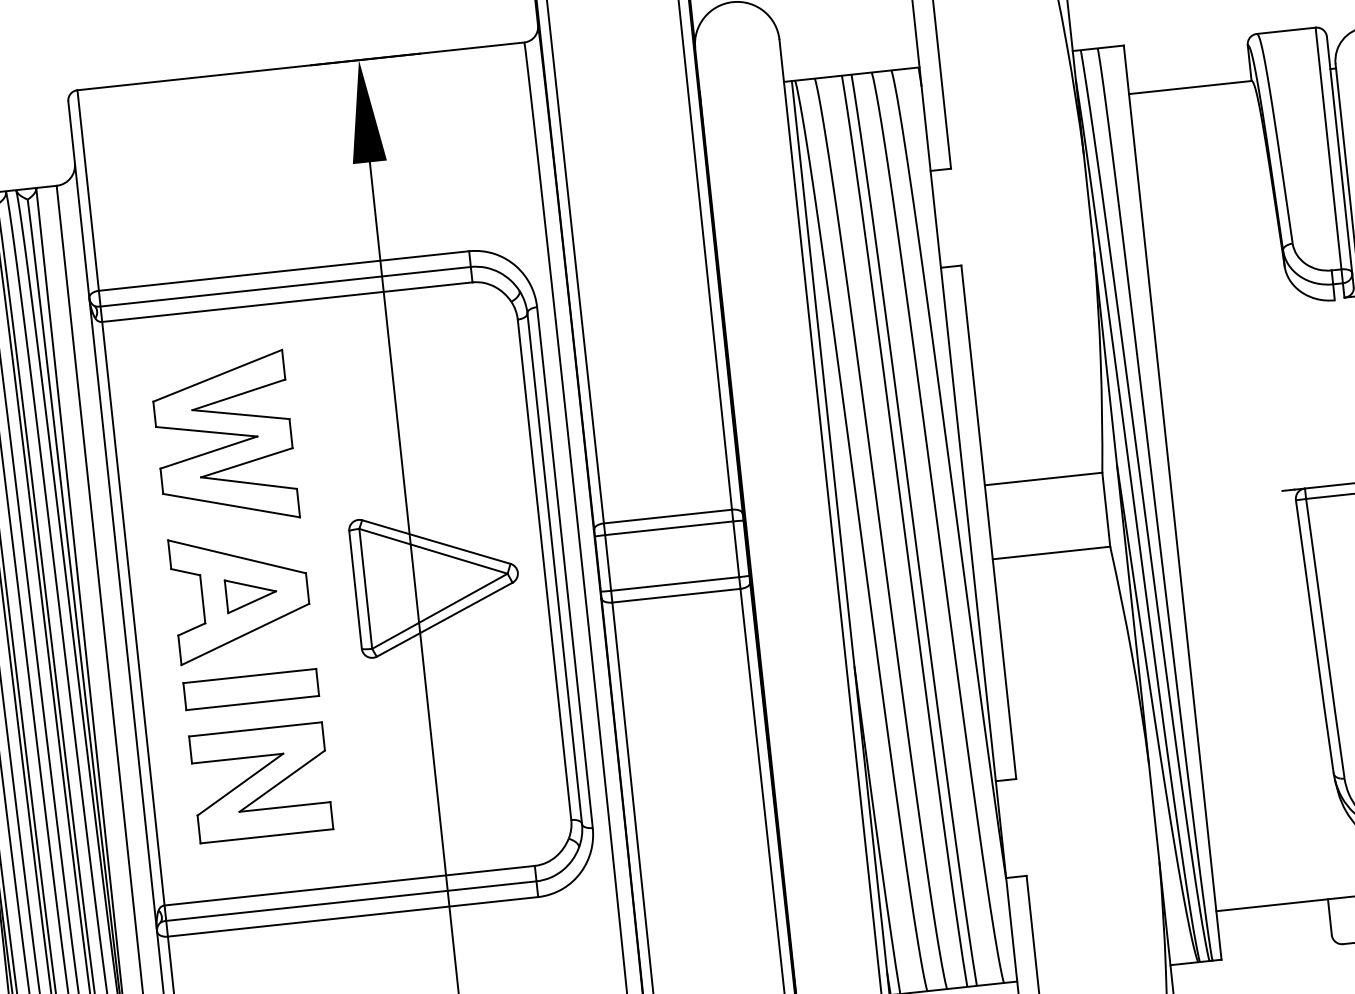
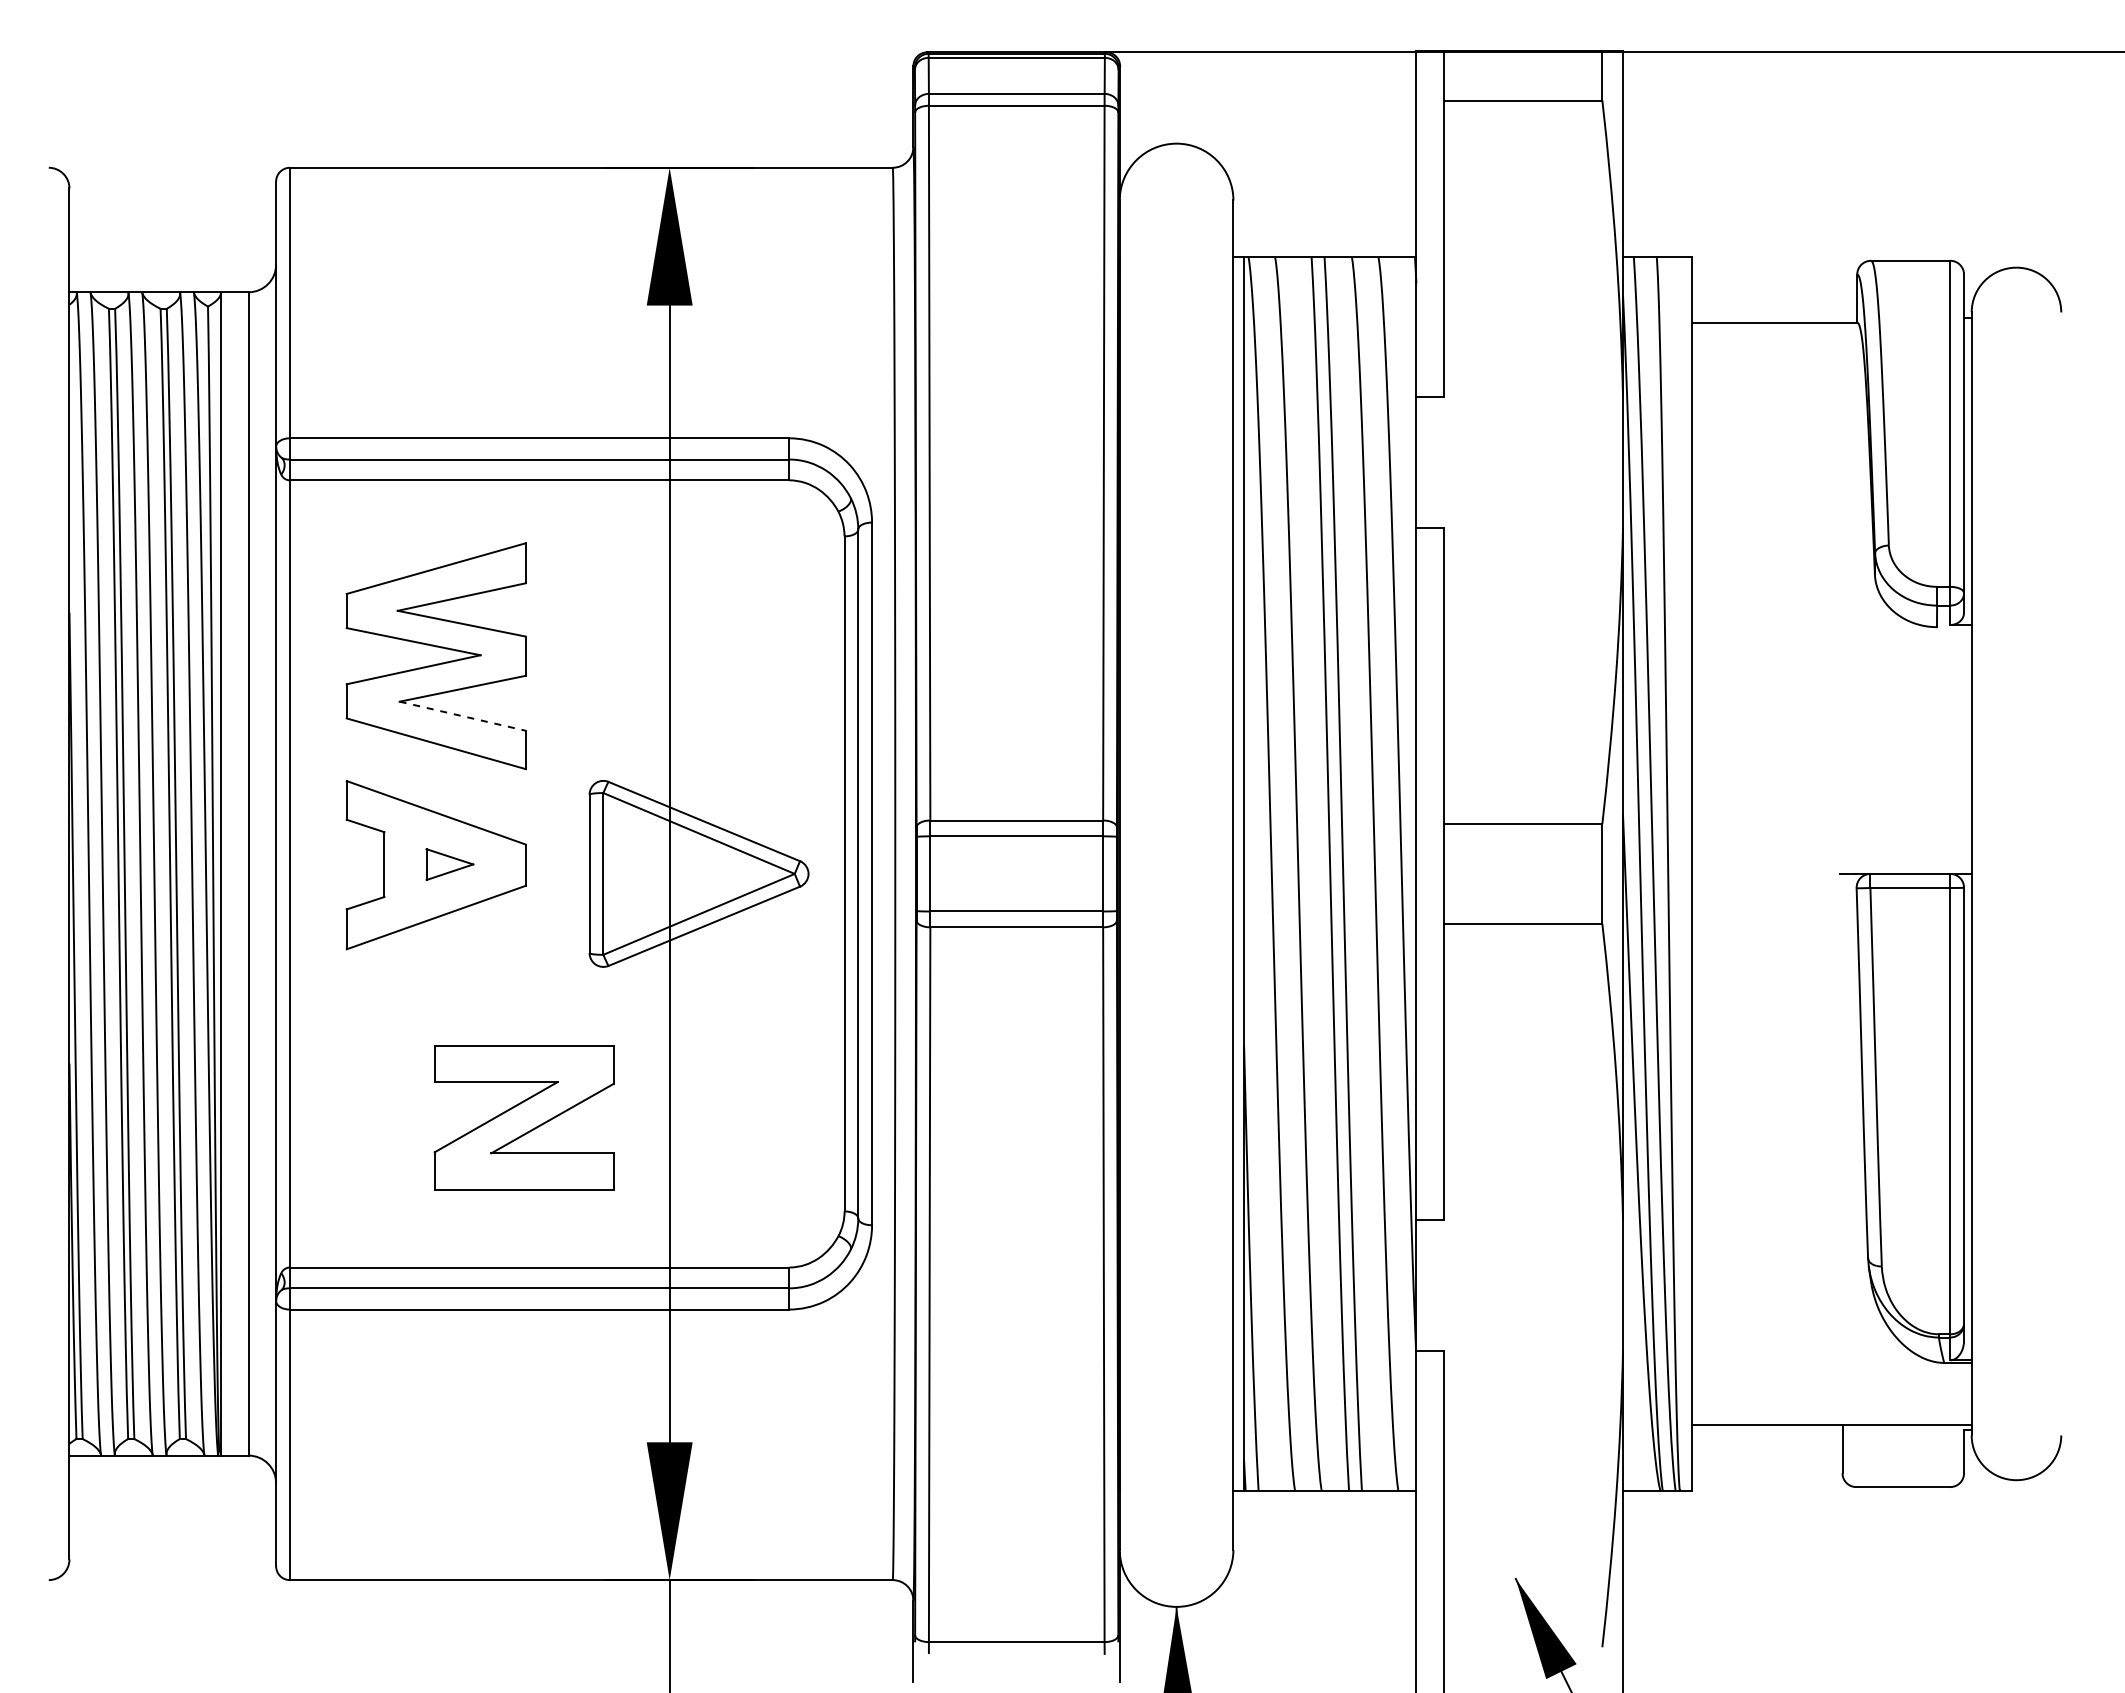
line: (248, 483) -> (462, 716), solid -> dashed
part: (250, 594) -> (449, 864), size x0.7
part: (251, 689) -> (436, 991), removed
part: (260, 782) -> (523, 1117), moved

